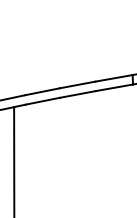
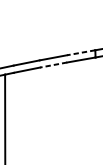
line: (114, 78) -> (81, 52), solid -> dashed
line: (77, 94) -> (53, 65), solid -> dashed

